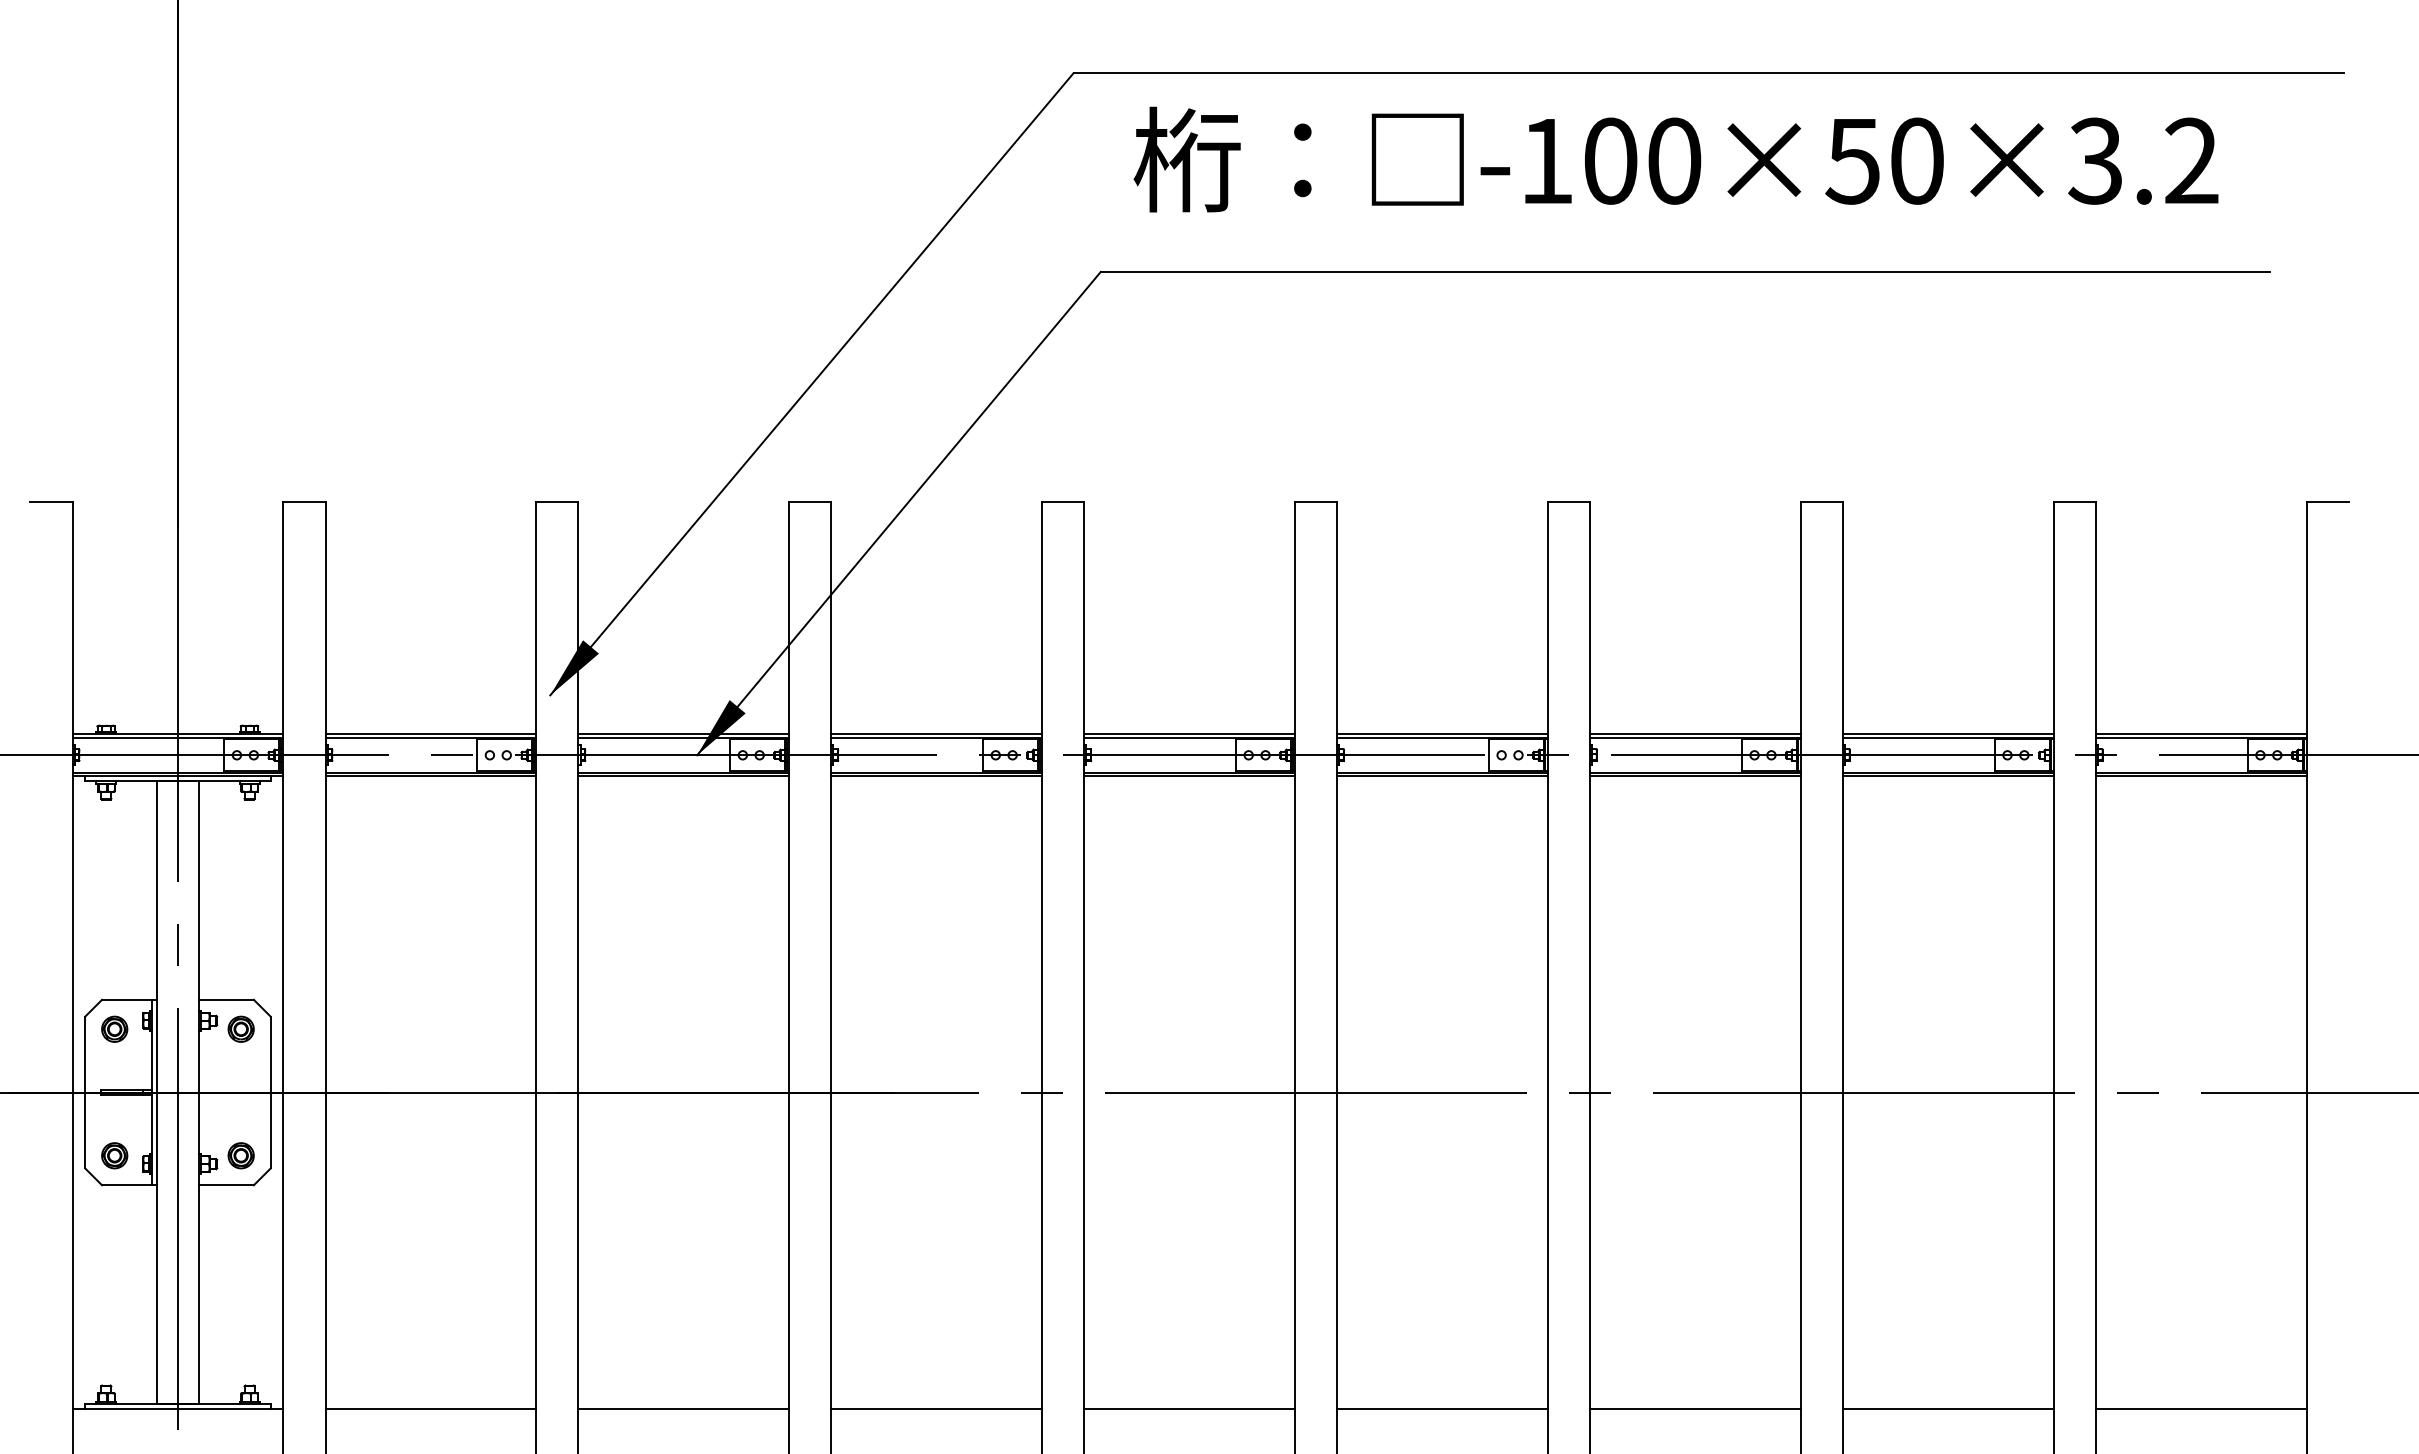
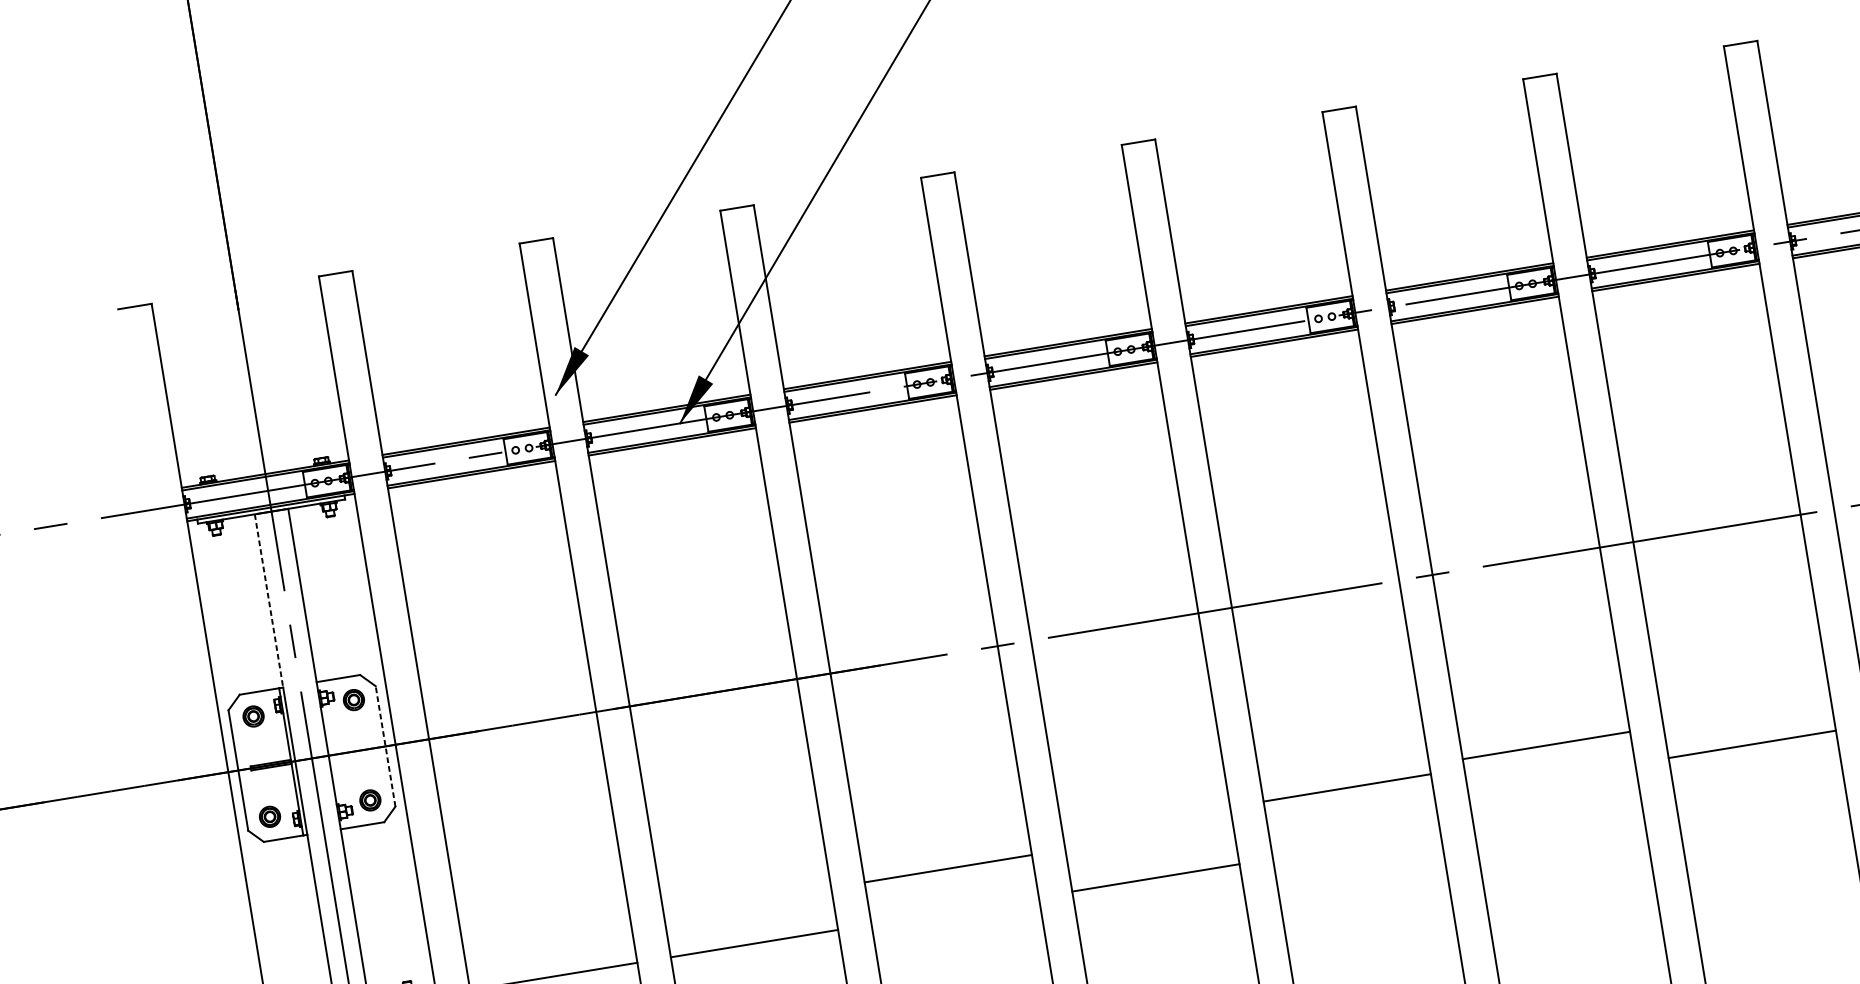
line: (156, 891) -> (268, 601), solid -> dashed
line: (270, 1092) -> (385, 746), solid -> dashed
line: (936, 1408) -> (948, 868), moved
line: (1442, 1408) -> (1347, 787), moved
line: (1695, 1408) -> (1546, 745), moved
line: (1948, 1408) -> (1752, 744), moved

